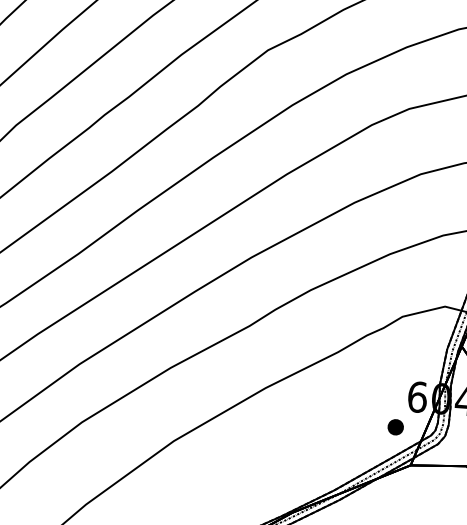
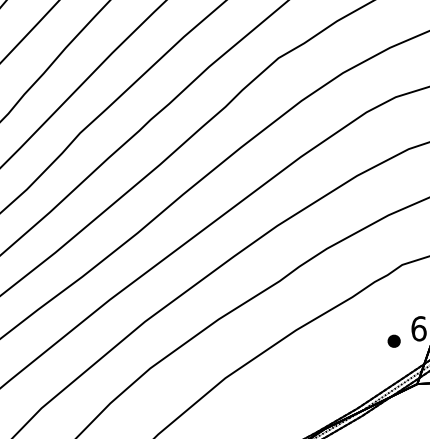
part: (394, 426) -> (393, 340), moved

